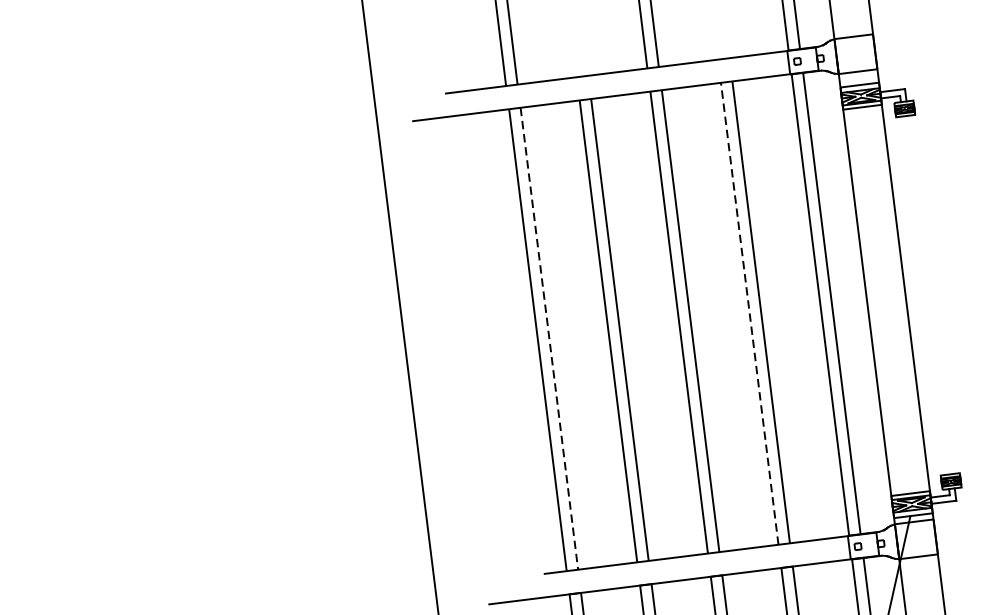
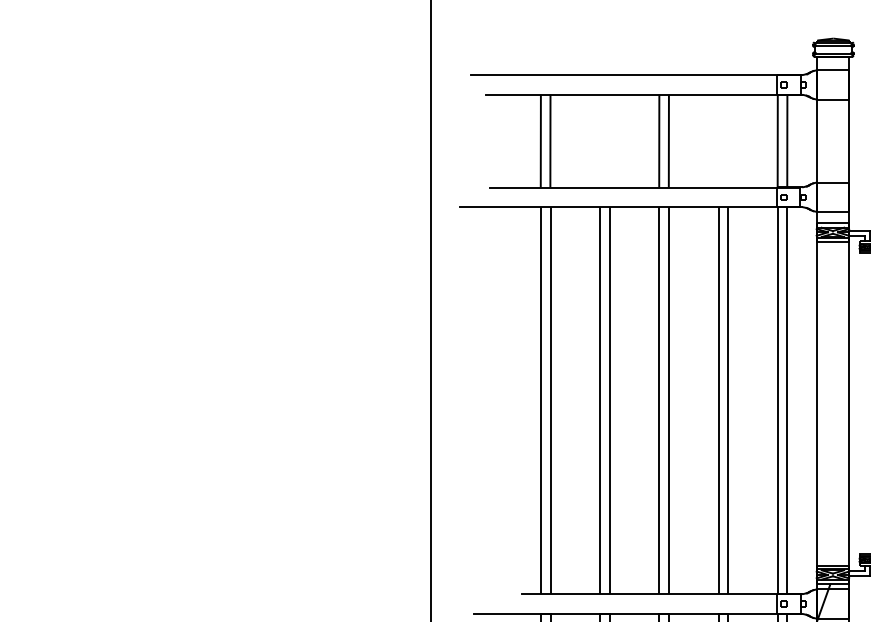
line: (749, 313) -> (718, 400), dashed -> solid
line: (549, 338) -> (550, 400), dashed -> solid

